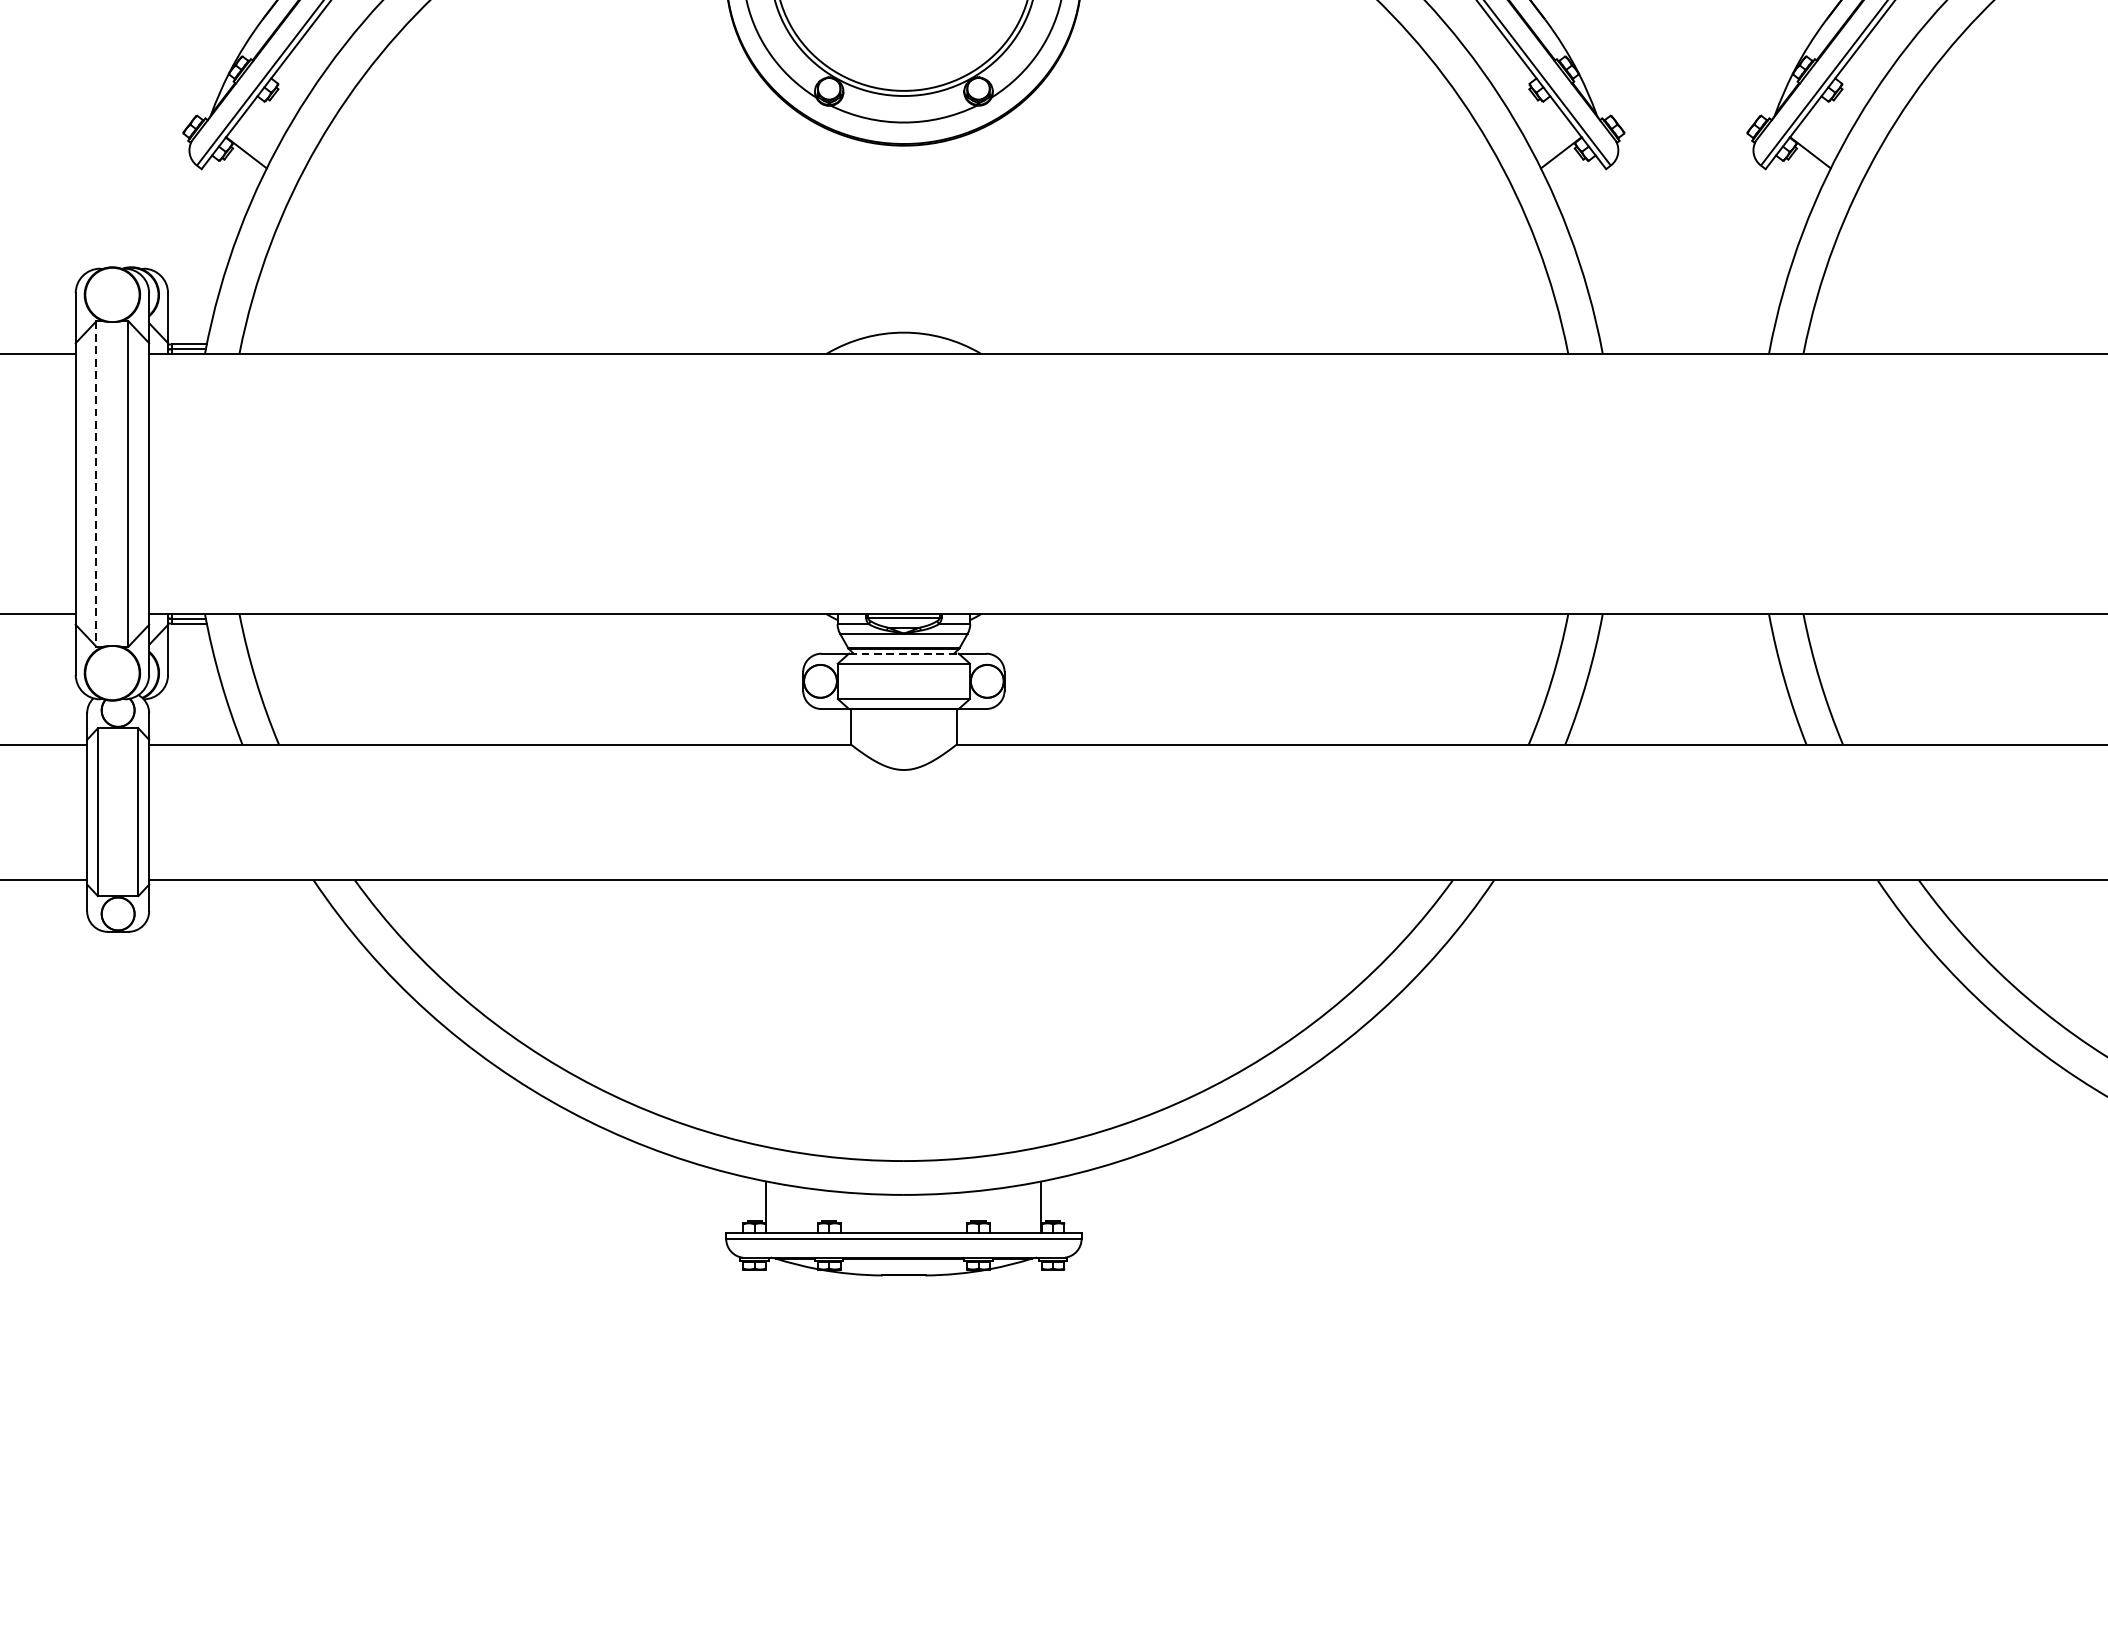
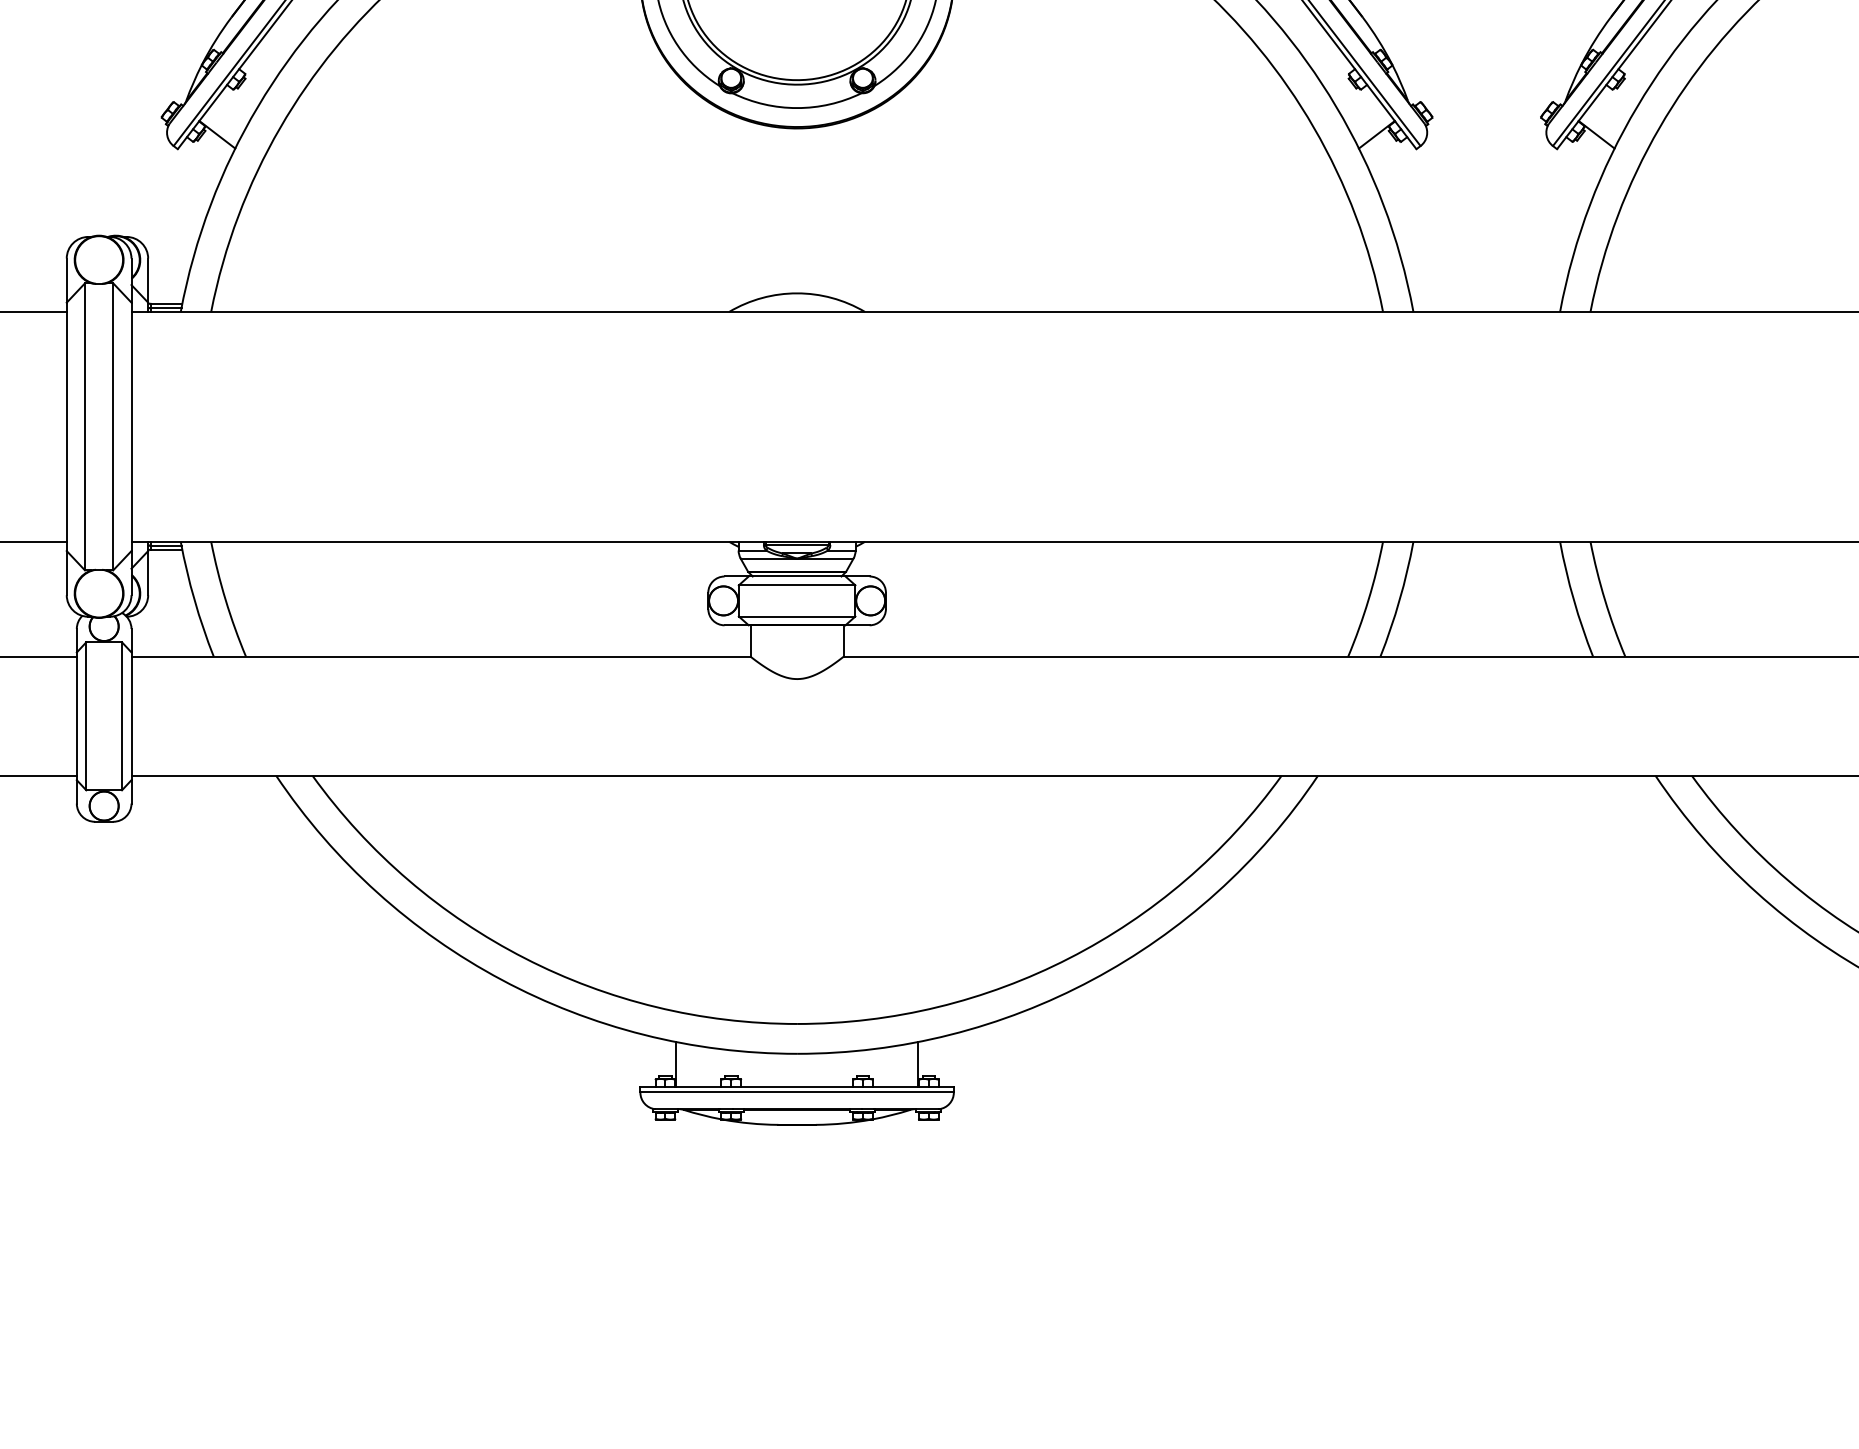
line: (96, 483) -> (85, 426), dashed -> solid
line: (904, 653) -> (797, 576), dashed -> solid

